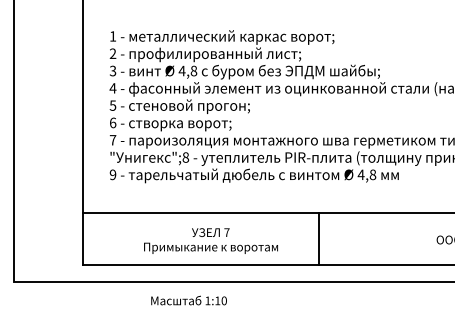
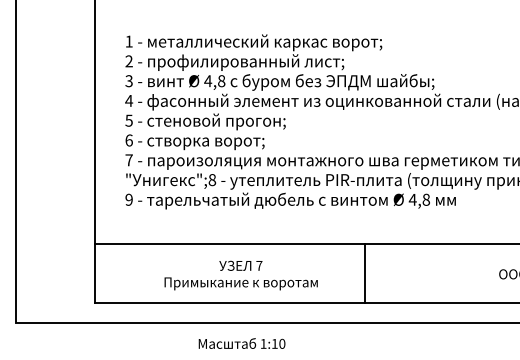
text: (188, 300) -> (241, 343), moved

